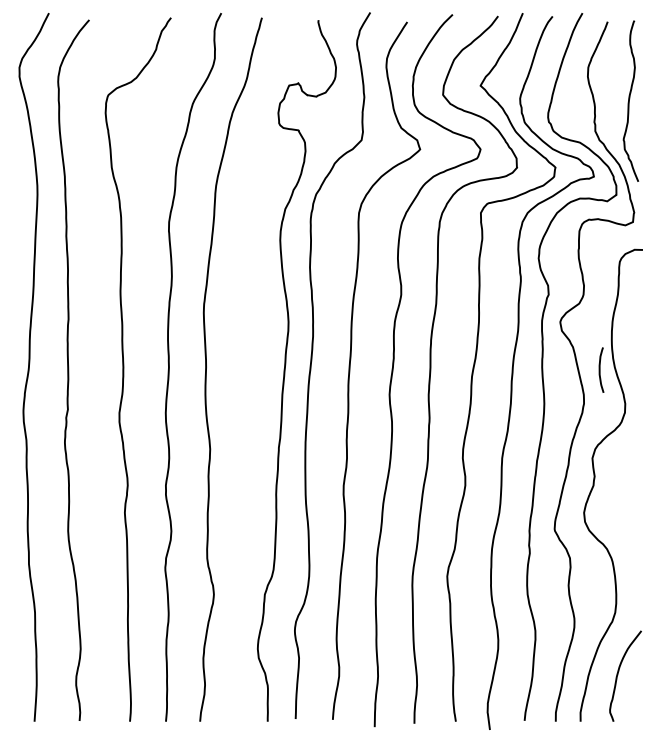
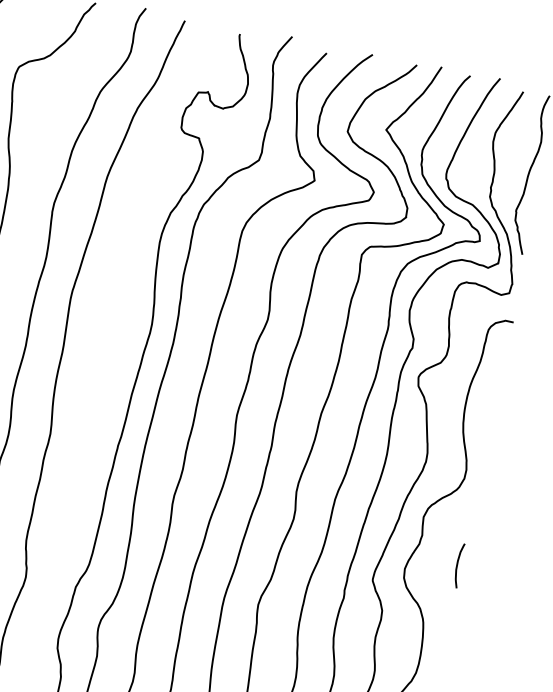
curve: (600, 369) -> (458, 564), moved

